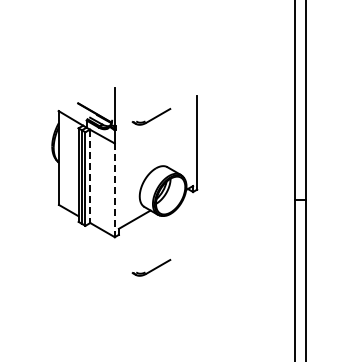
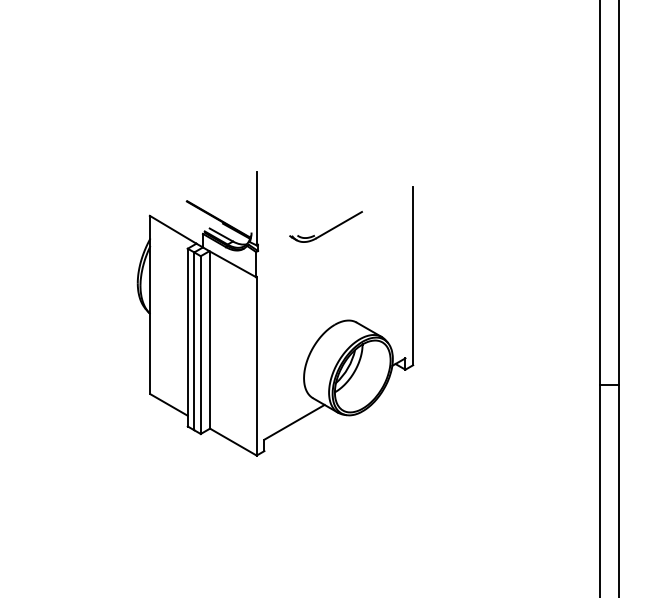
line: (90, 176) -> (210, 340), dashed -> solid
line: (114, 190) -> (256, 366), dashed -> solid
part: (151, 267) -> (326, 513), removed

